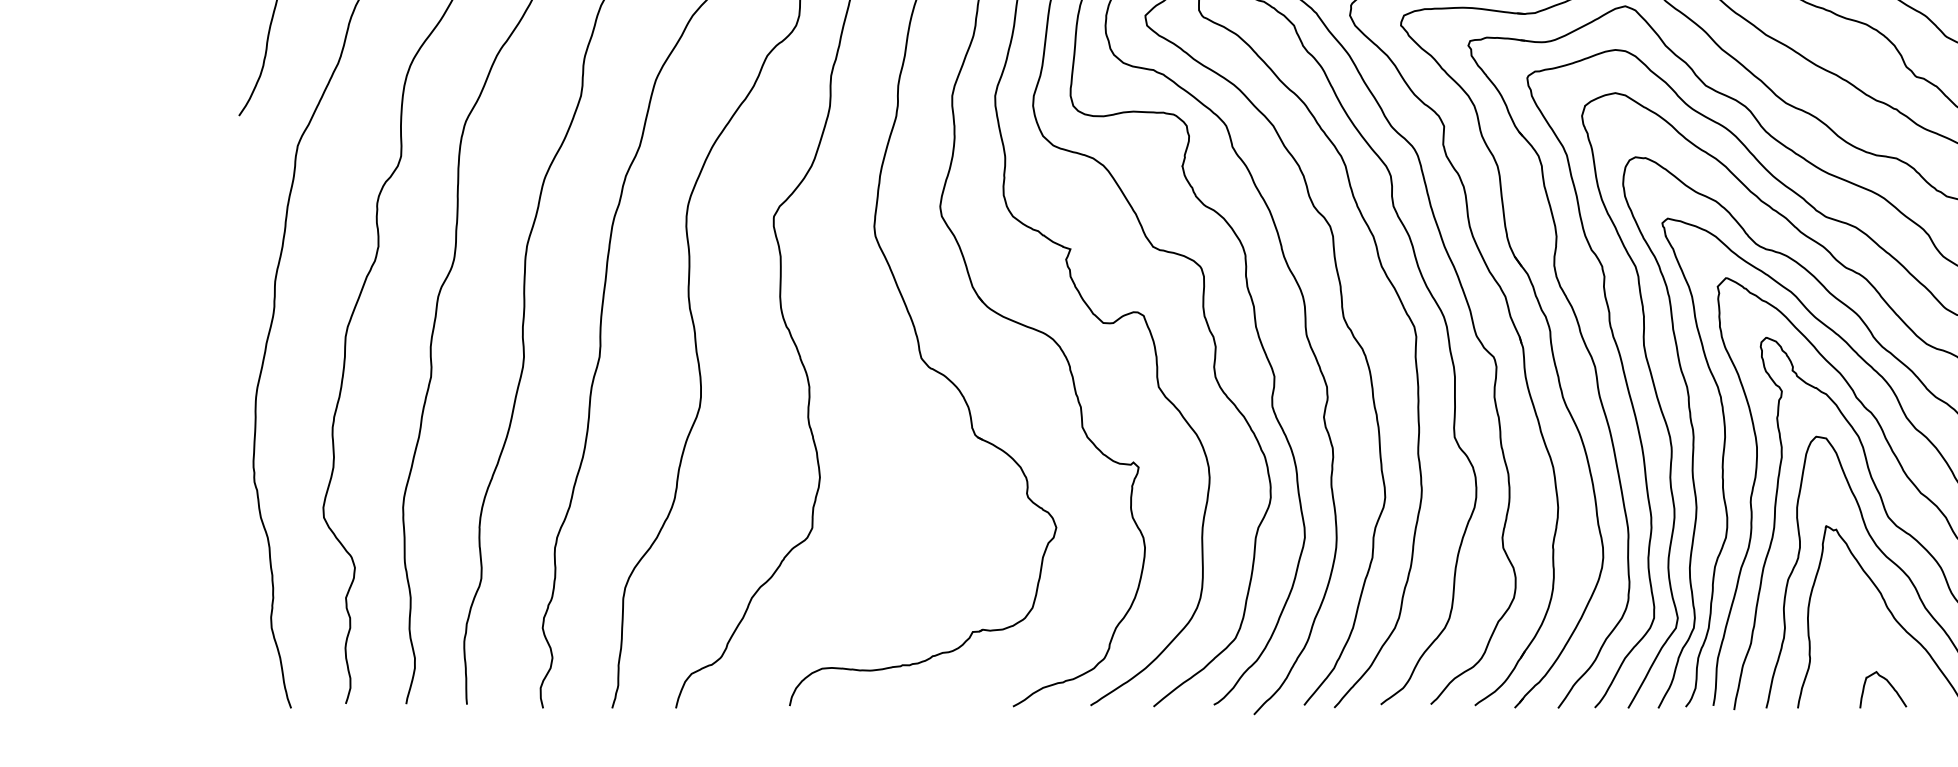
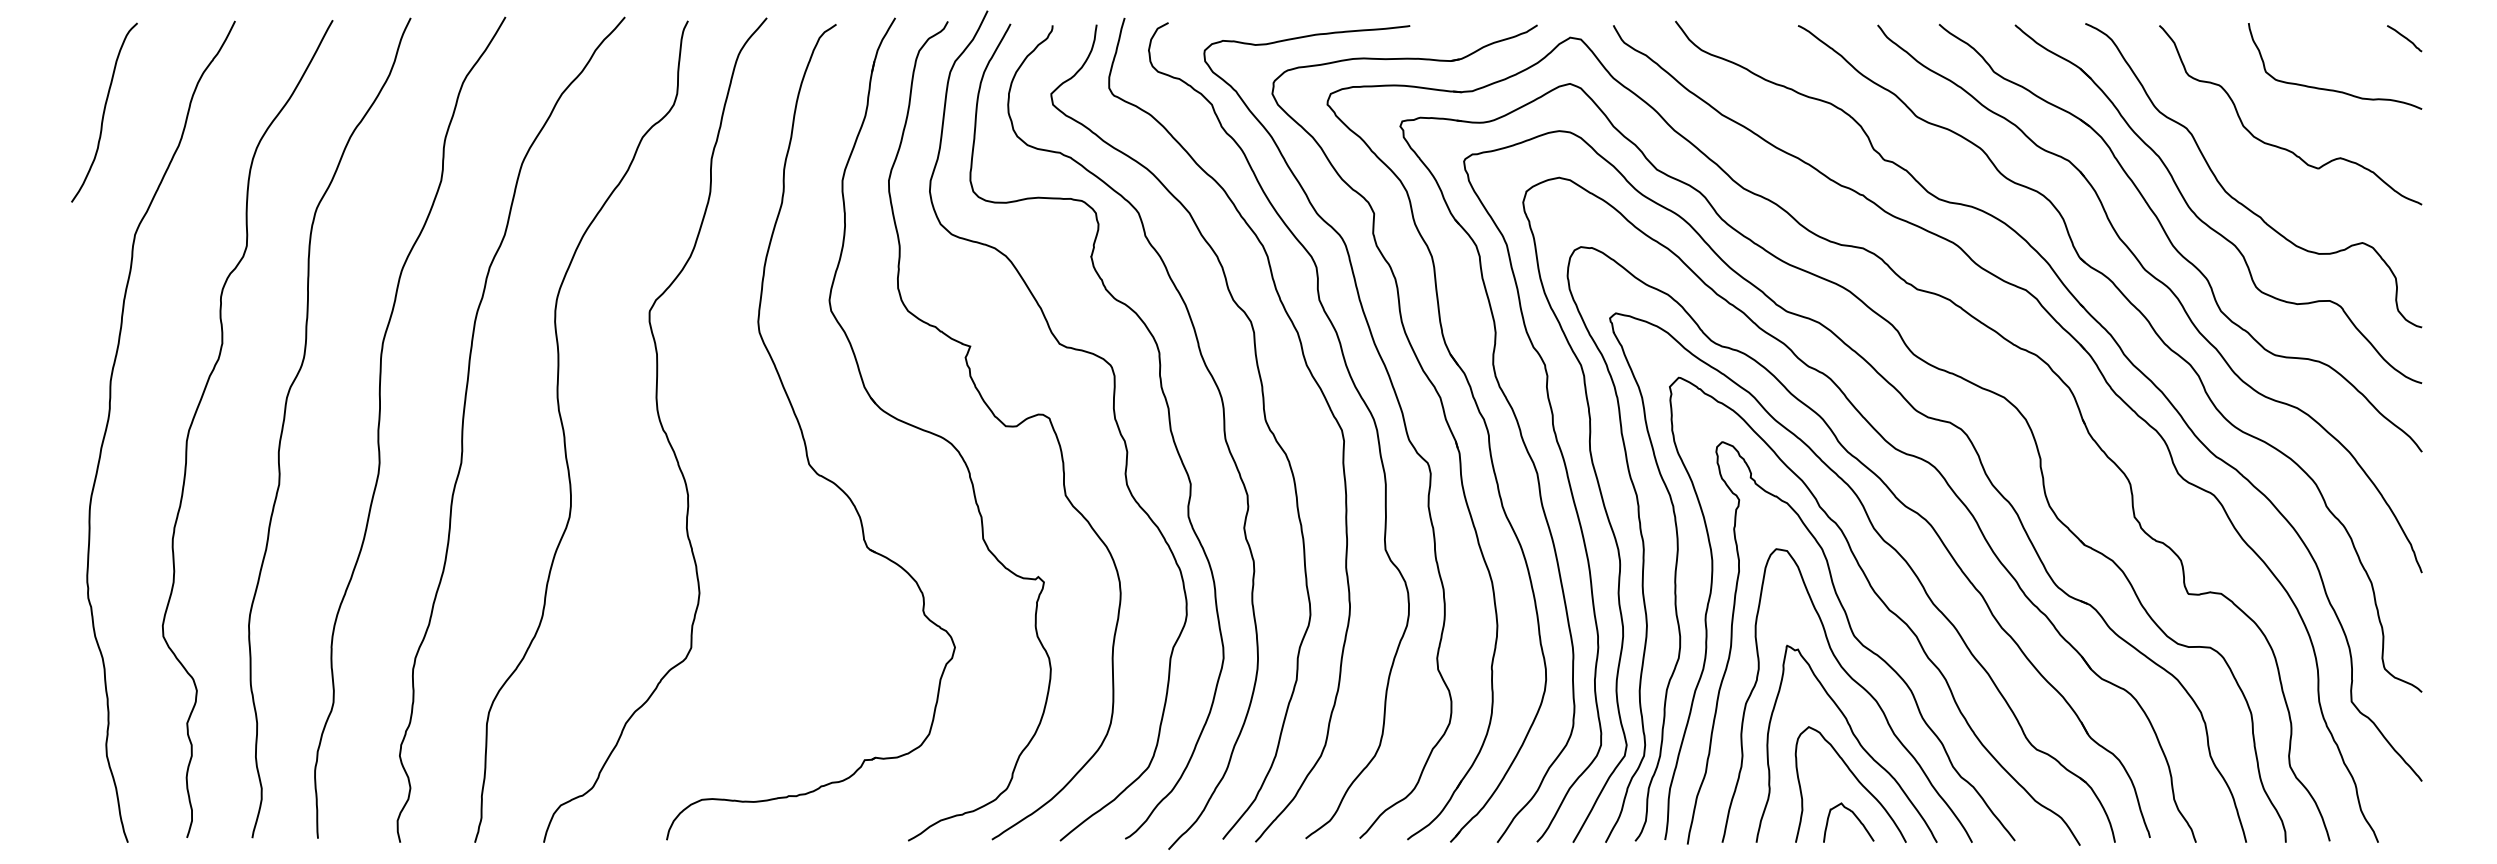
curve: (1891, 651) -> (1857, 781), added

